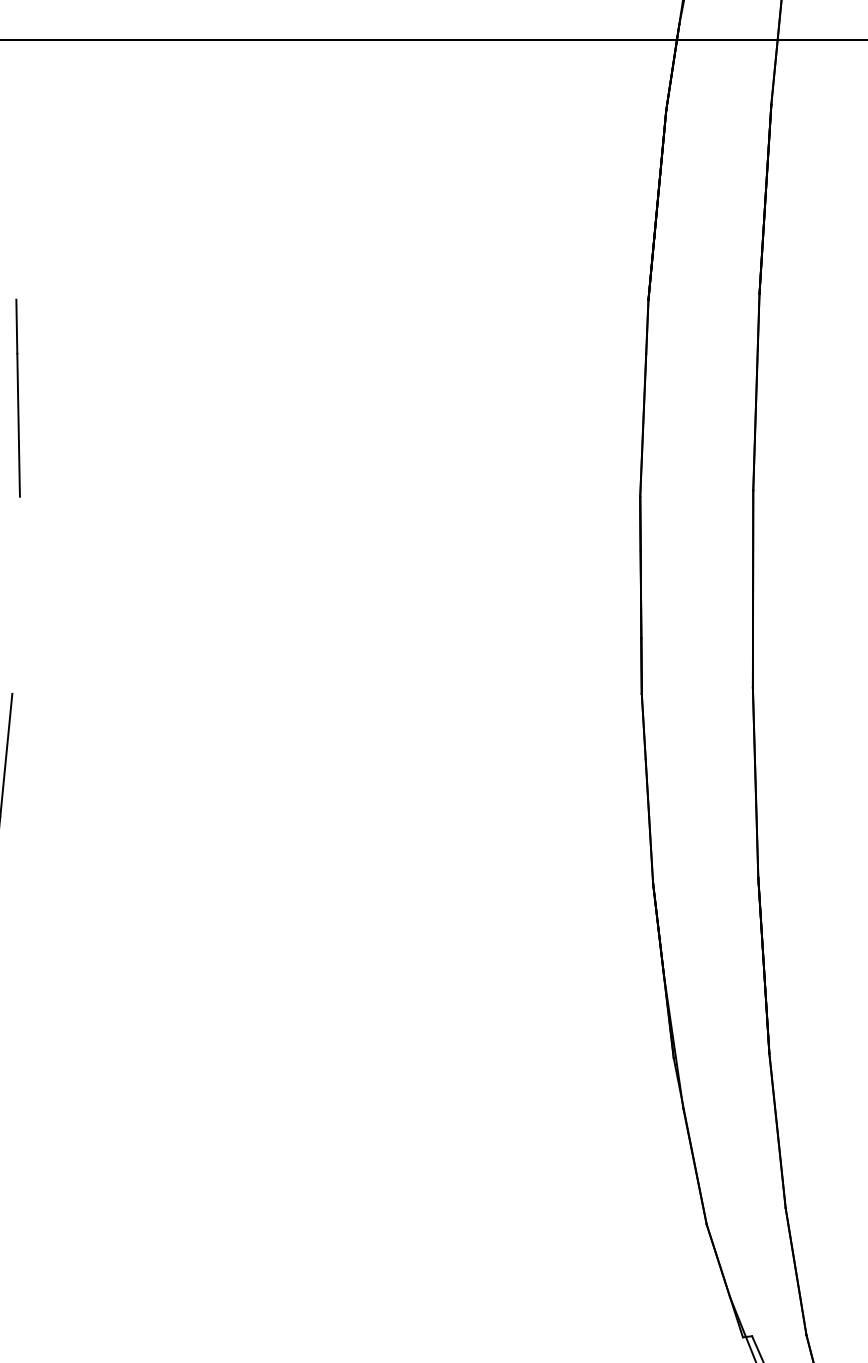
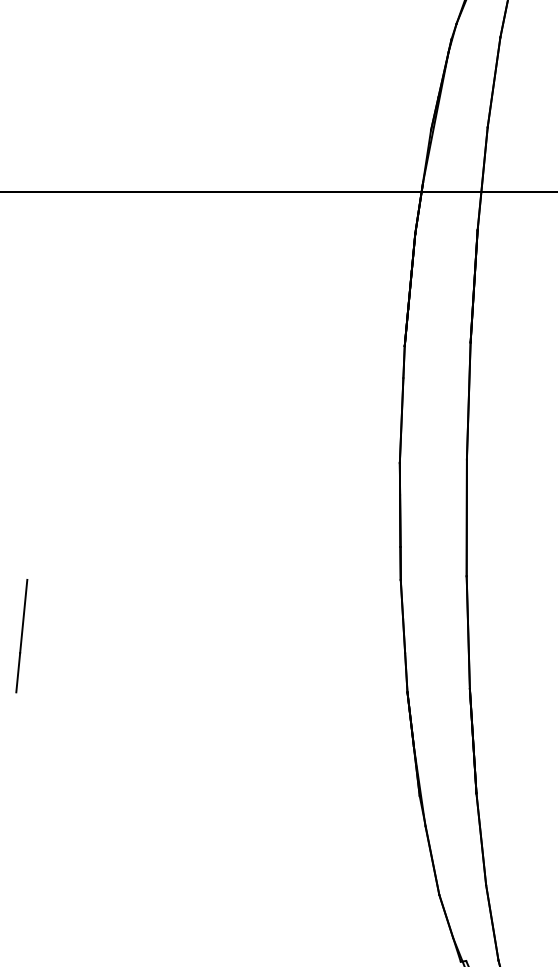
line: (17, 398) -> (30, 404), removed

